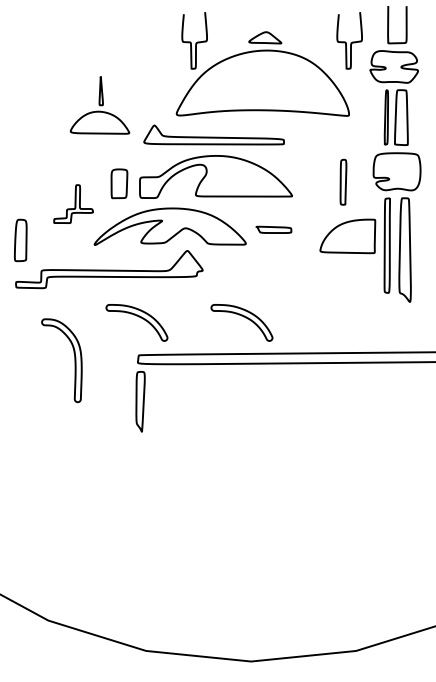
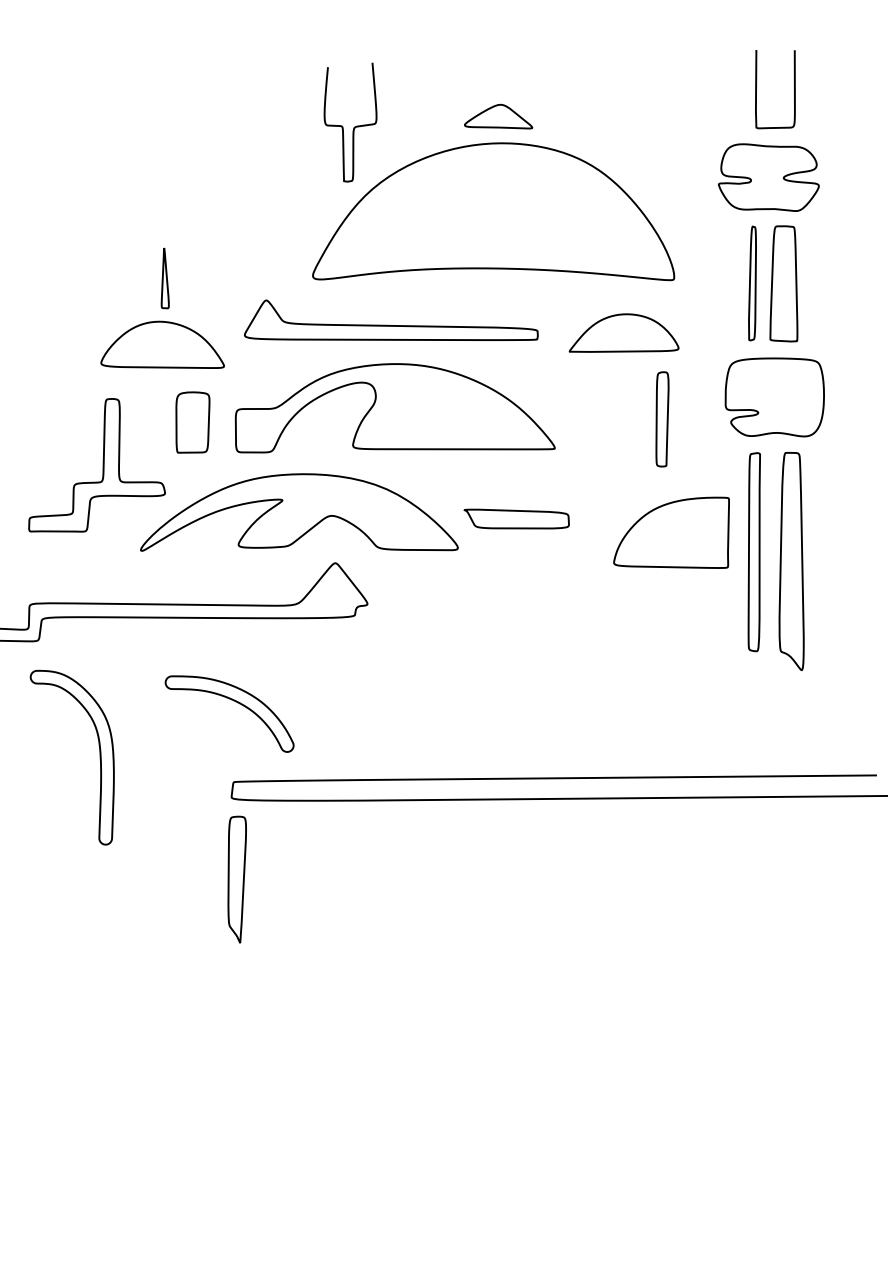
curve: (350, 42) -> (677, 126), removed
part: (99, 105) -> (161, 308), moved
part: (325, 140) -> (624, 331), added
part: (73, 203) -> (96, 463), size x1.67
part: (273, 229) -> (515, 518), size x1.43
part: (241, 322) -> (448, 713), removed
part: (74, 360) -> (98, 757), moved

